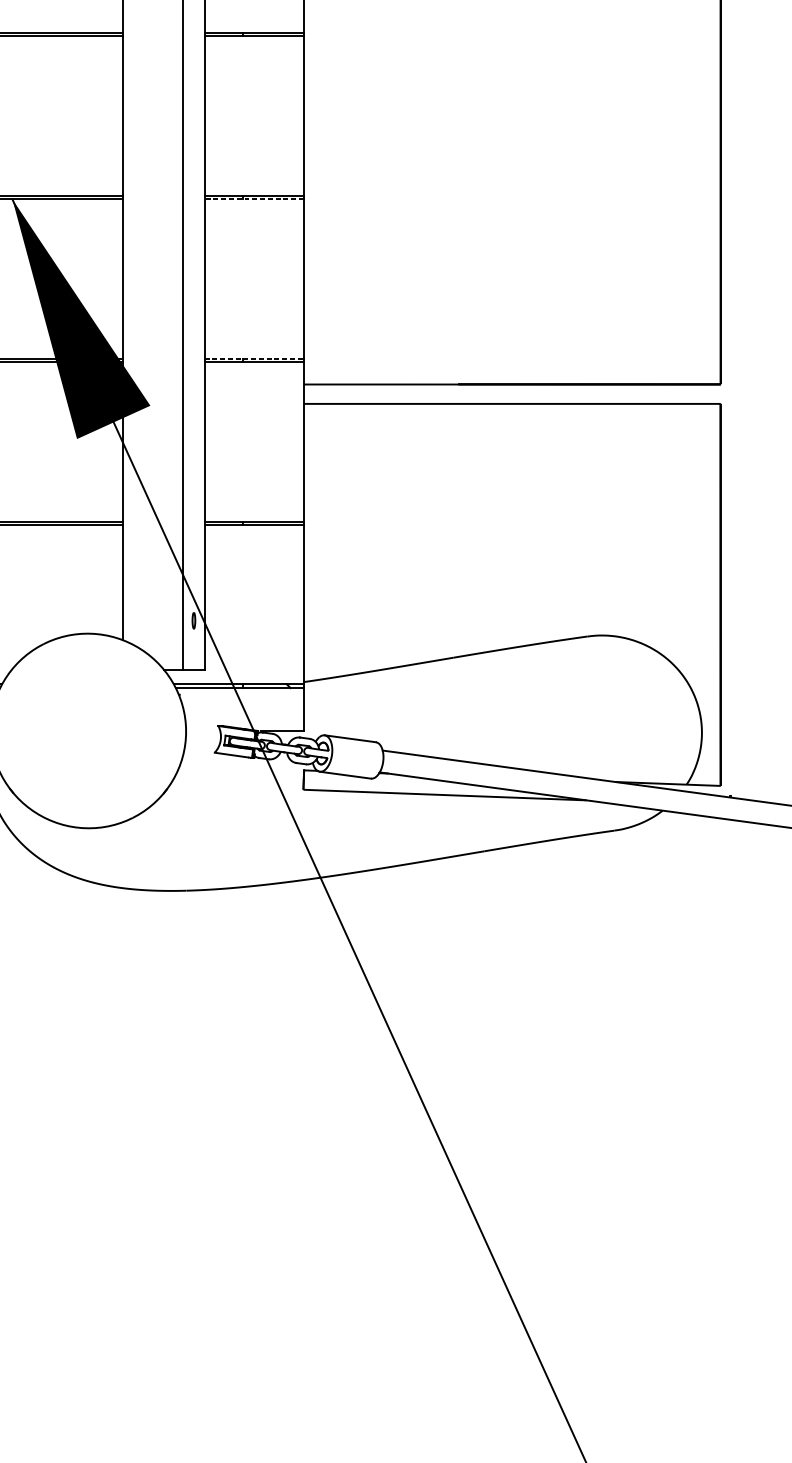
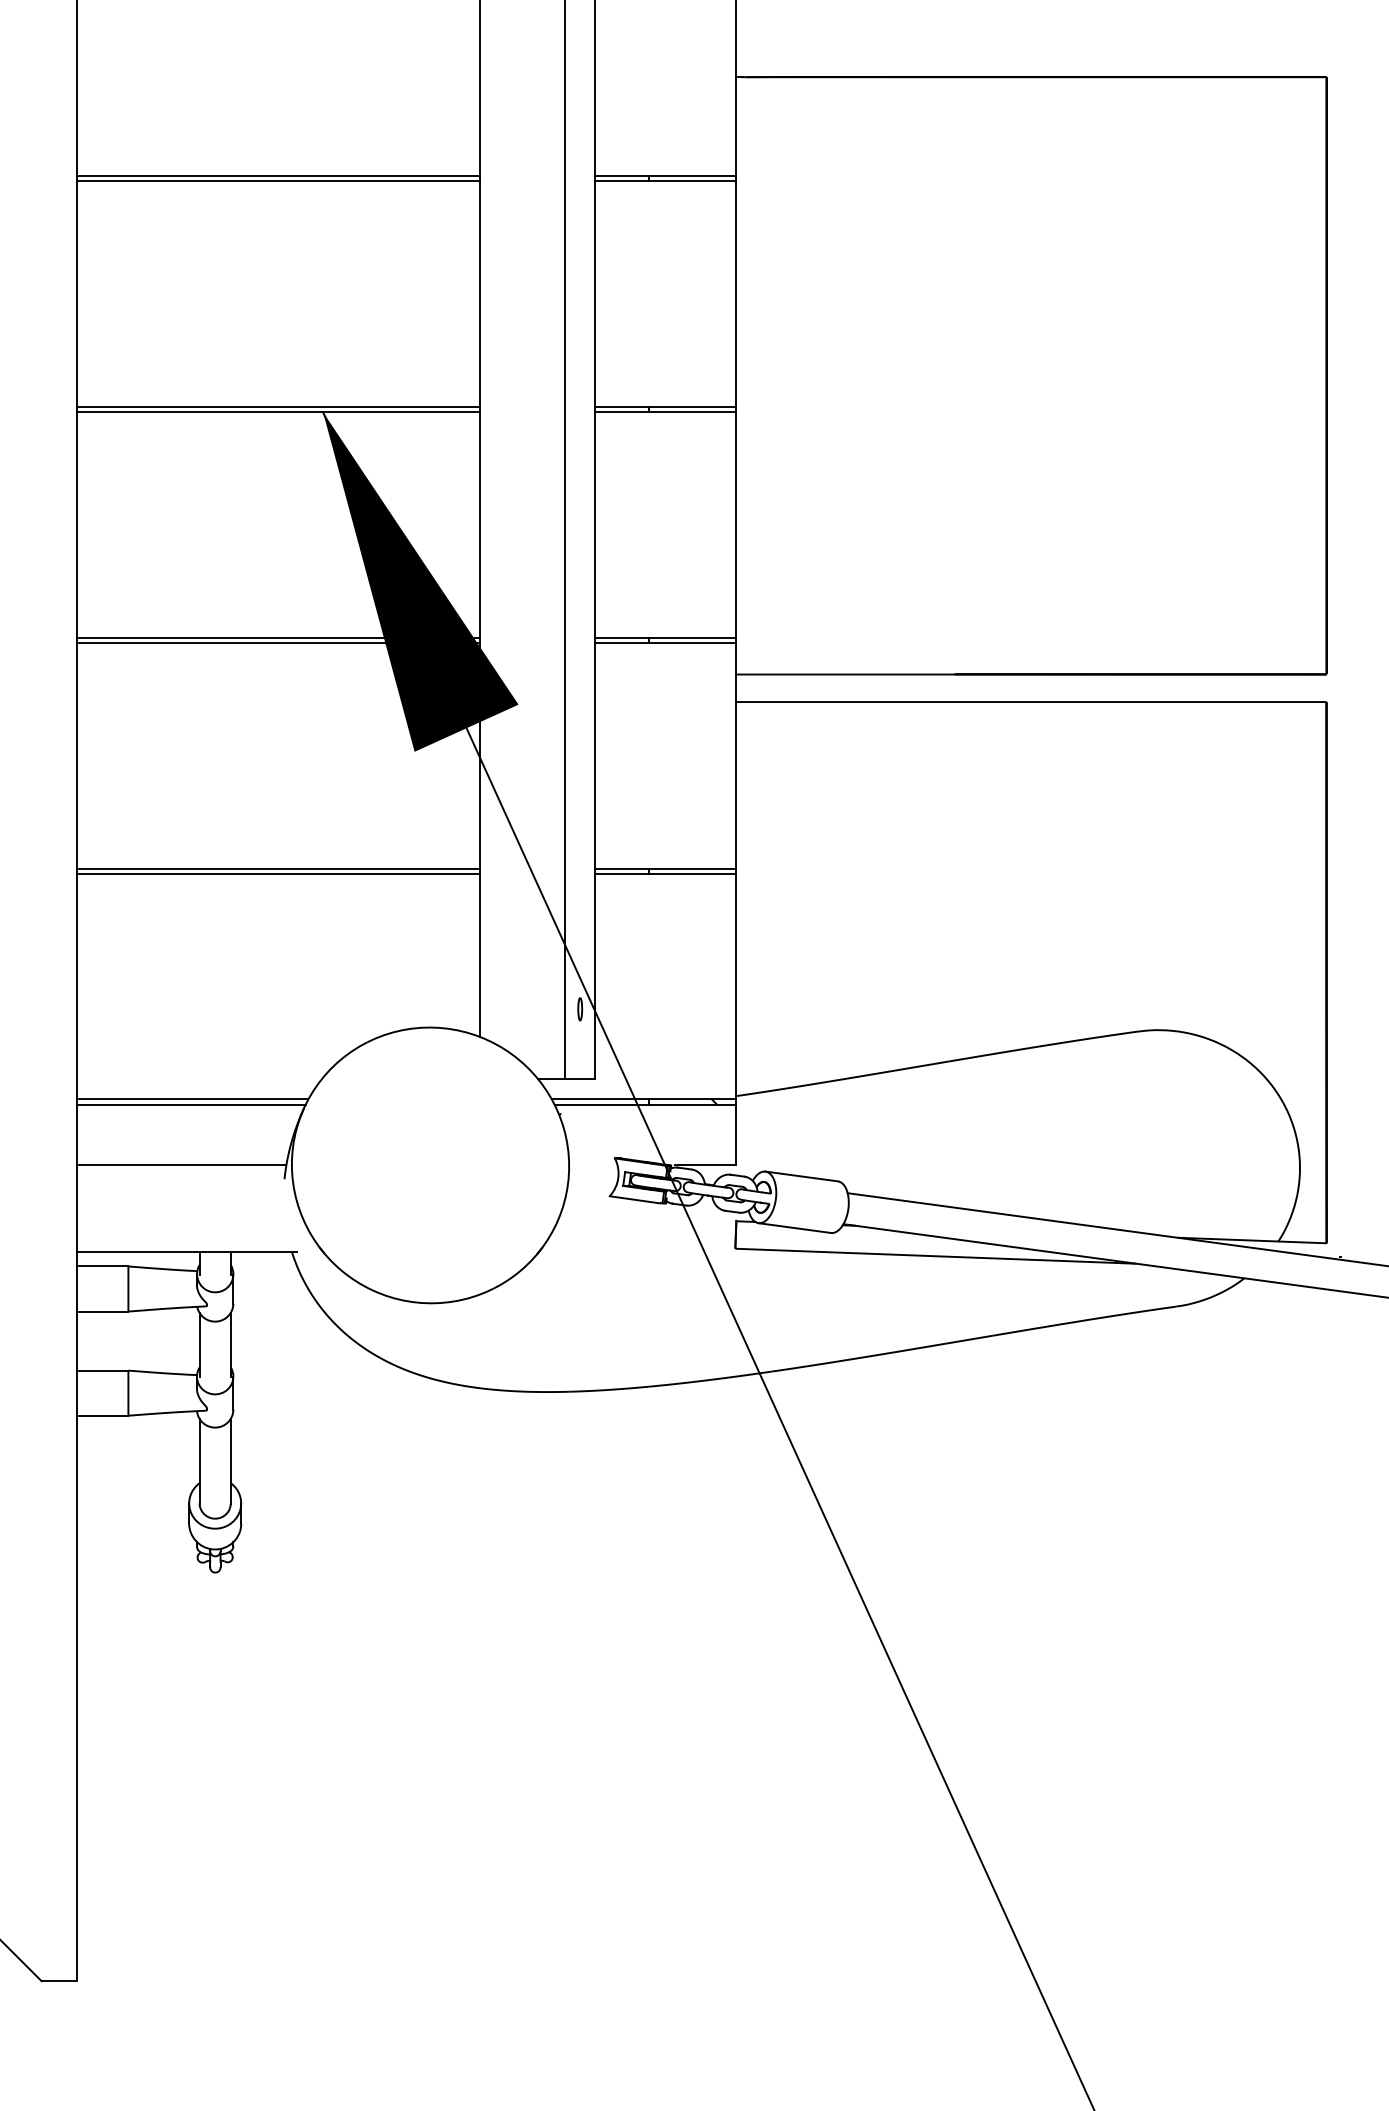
line: (254, 199) -> (665, 412), dashed -> solid
line: (254, 358) -> (666, 637), dashed -> solid

